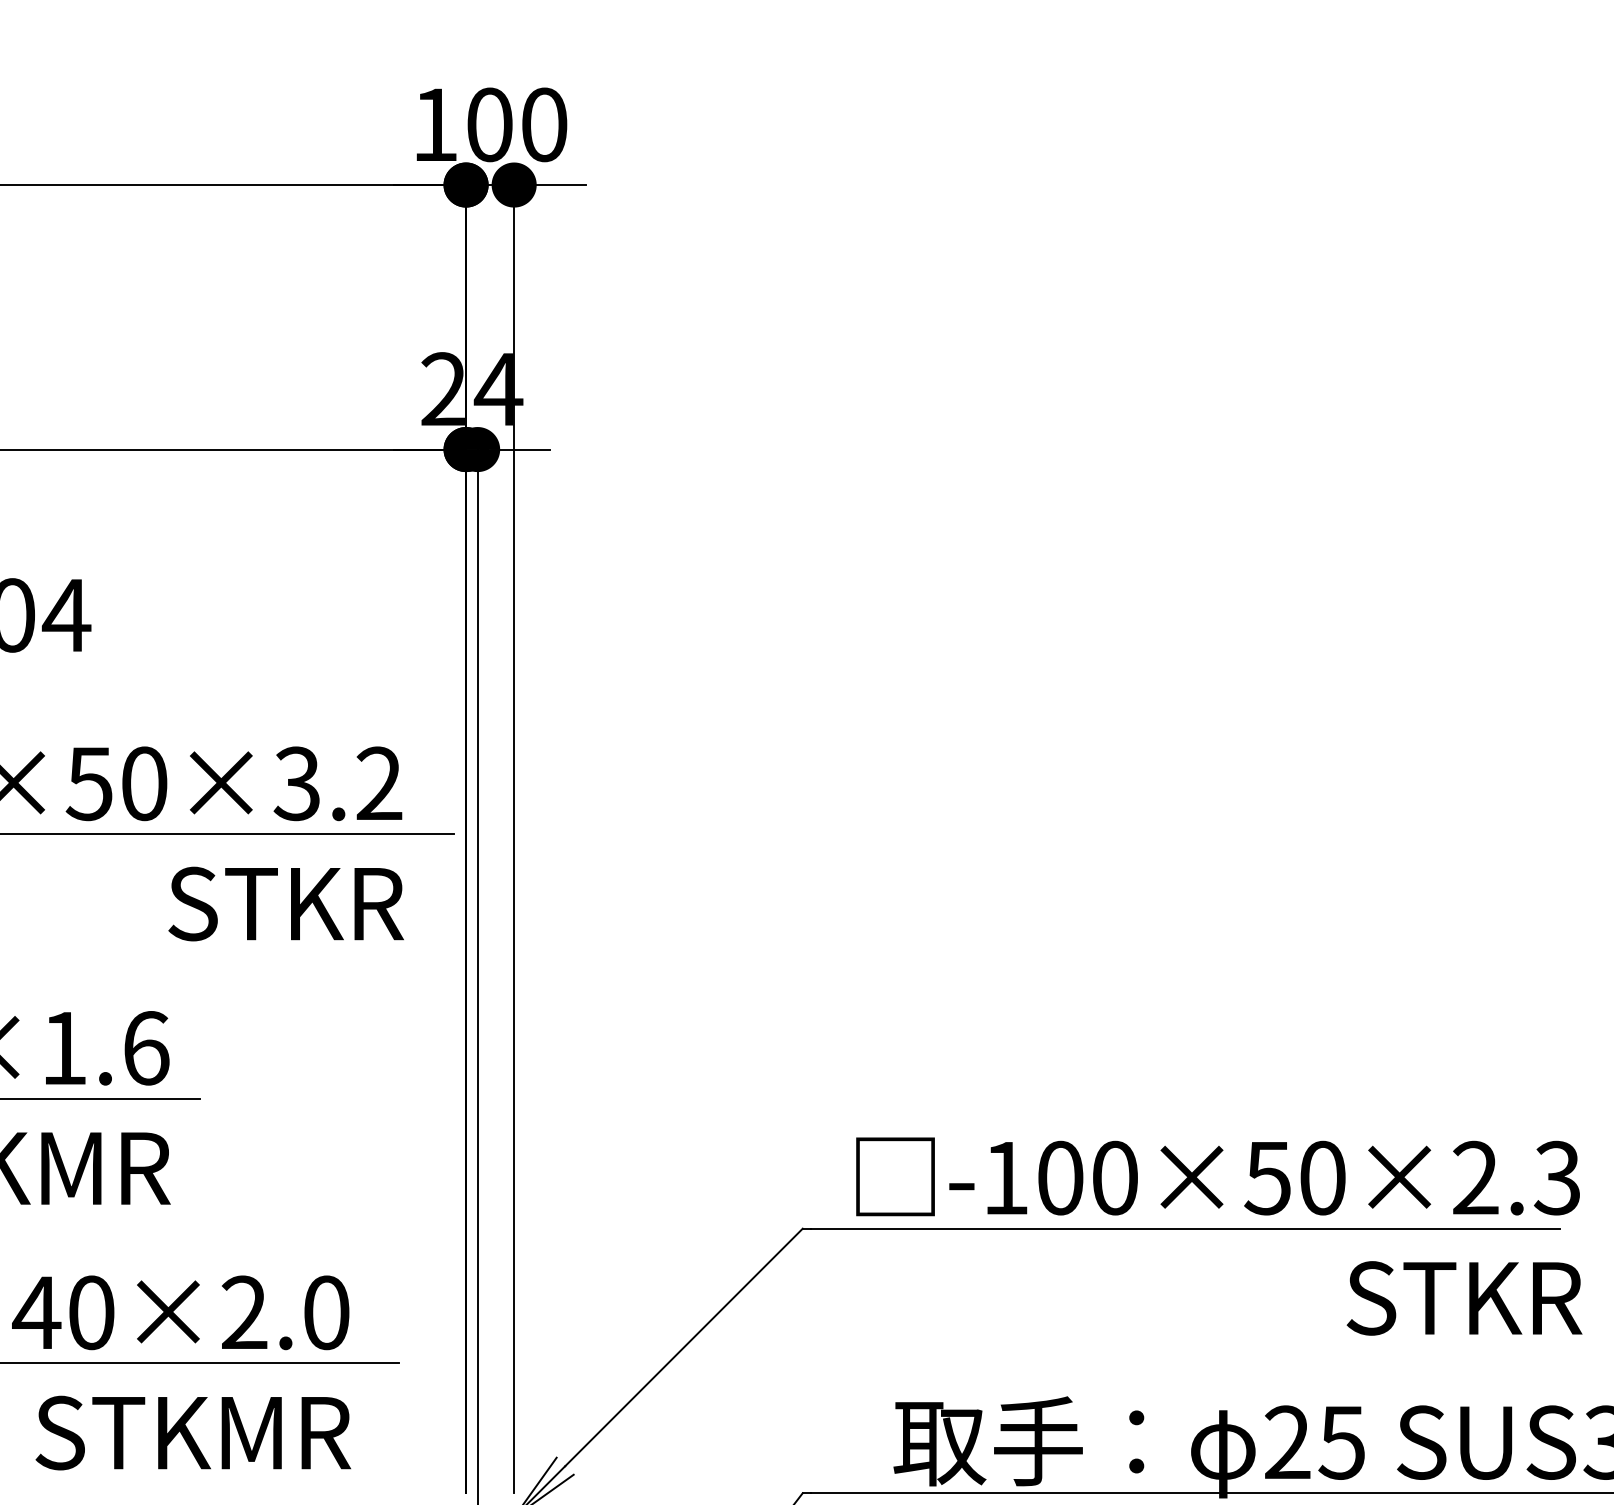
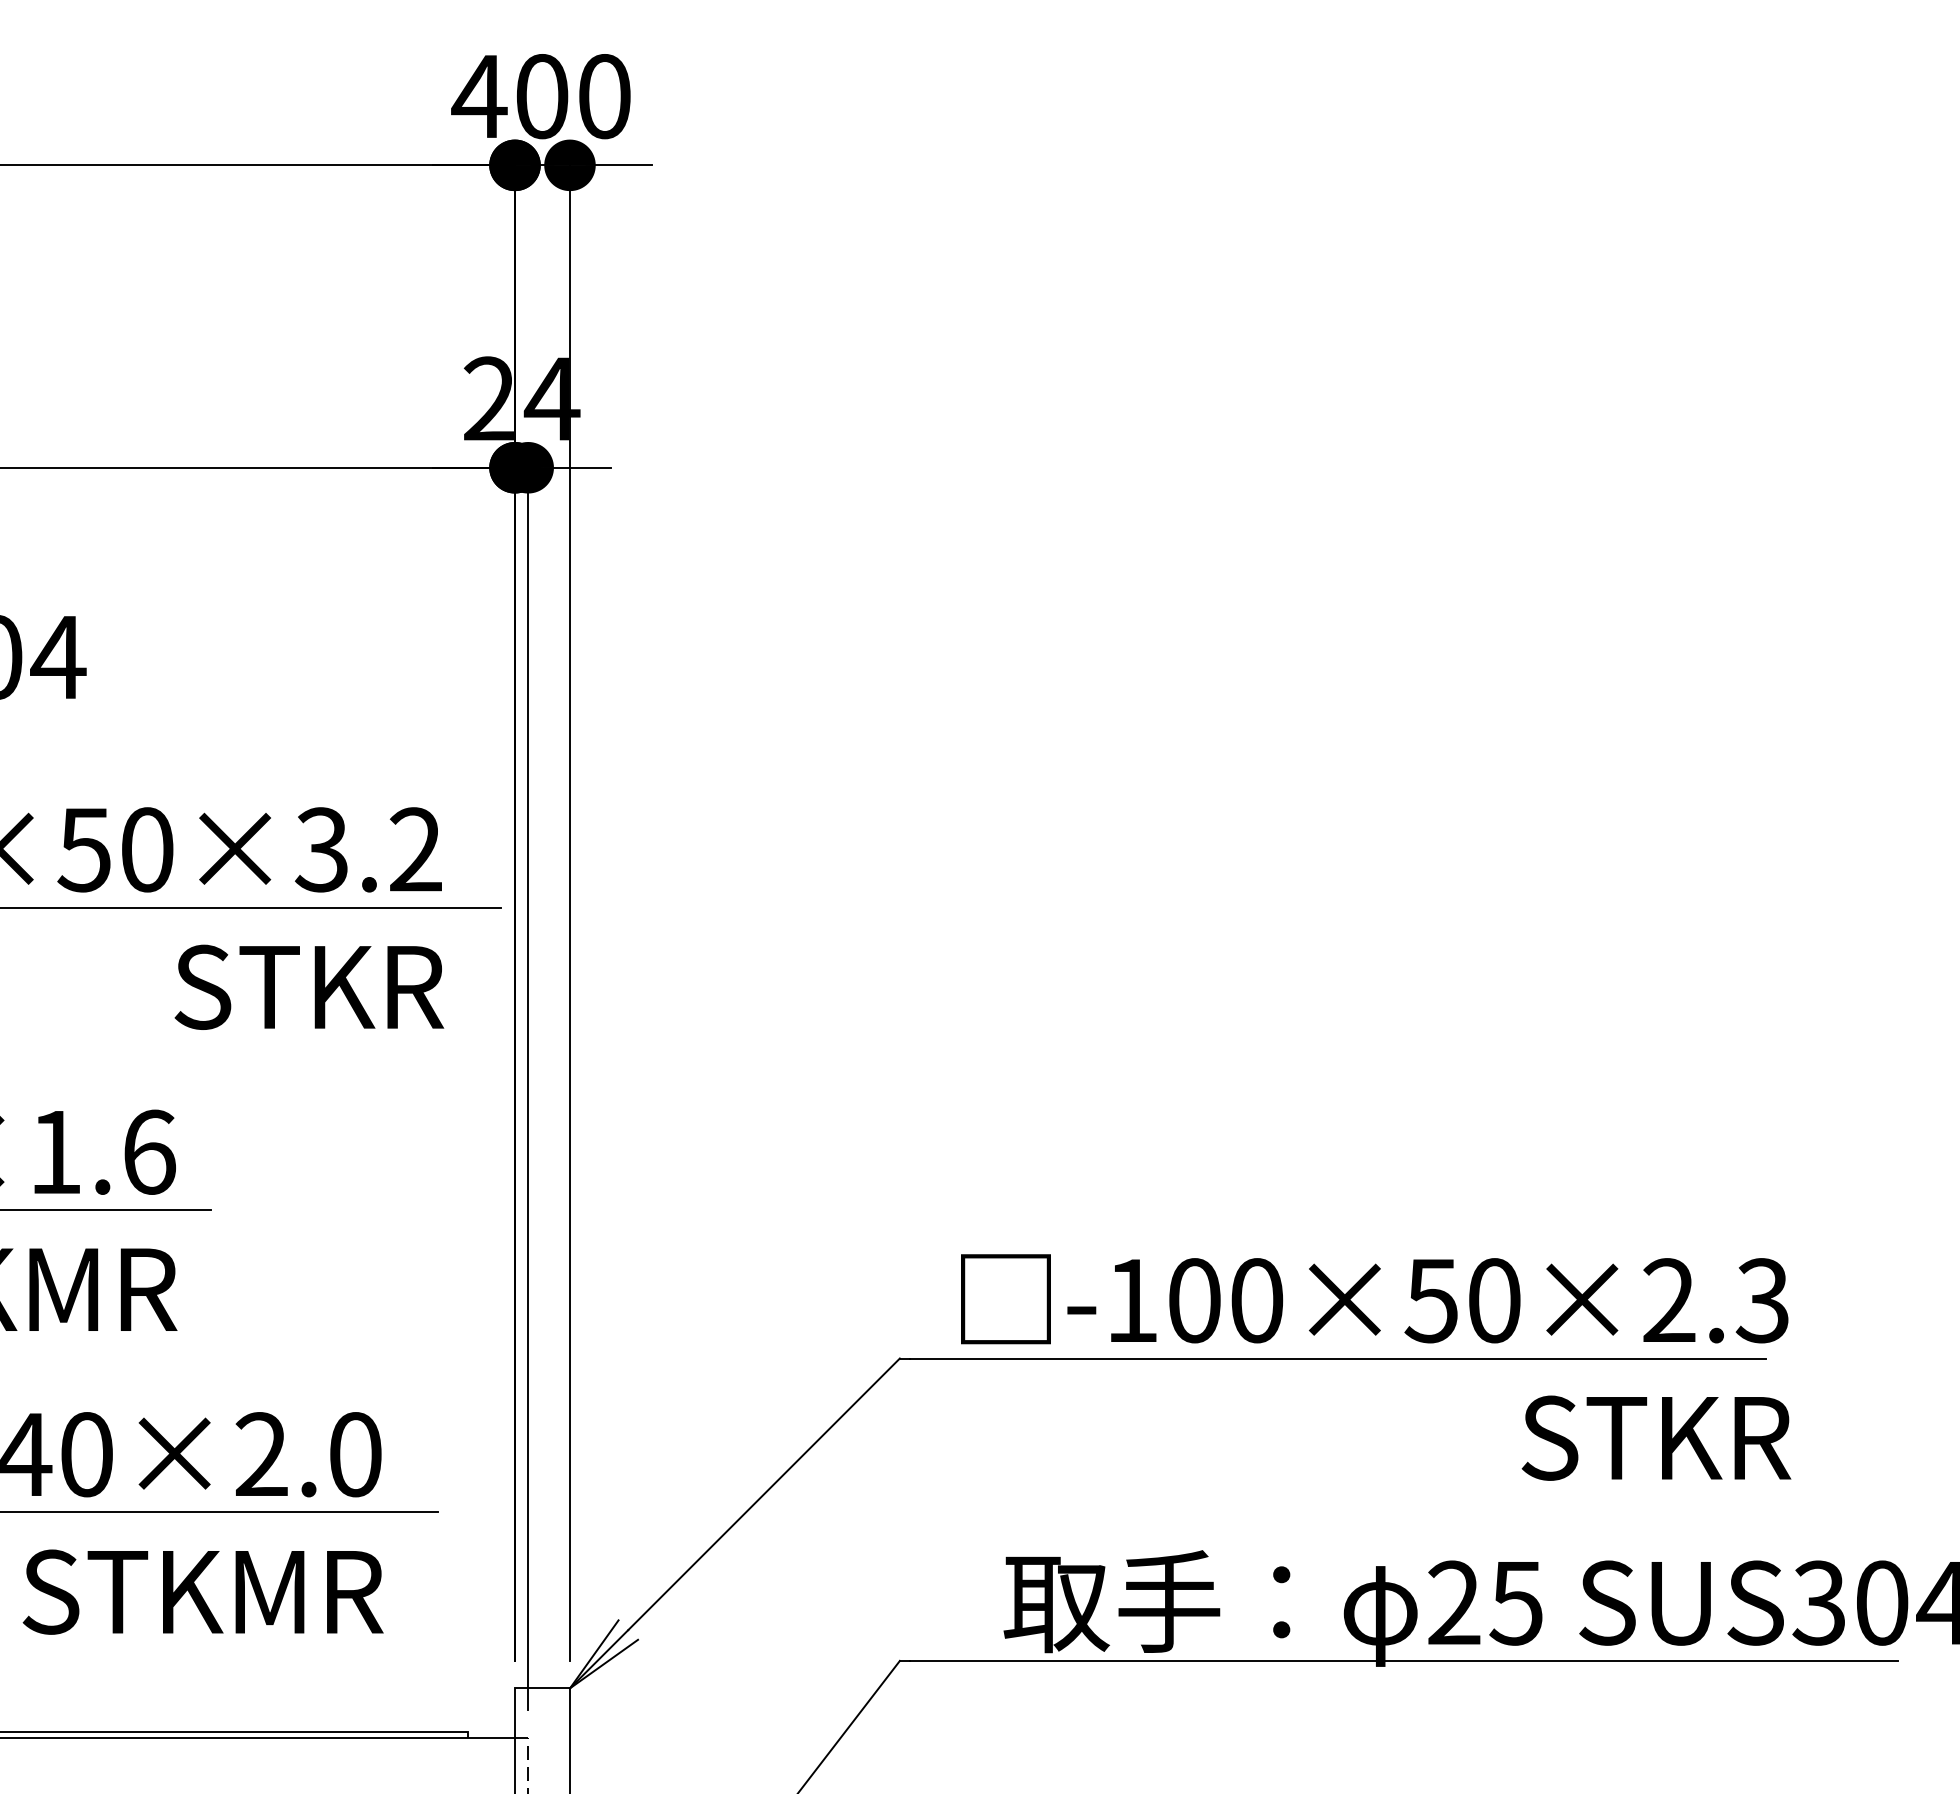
text: (435, 124) -> (479, 96), 100 -> 400

